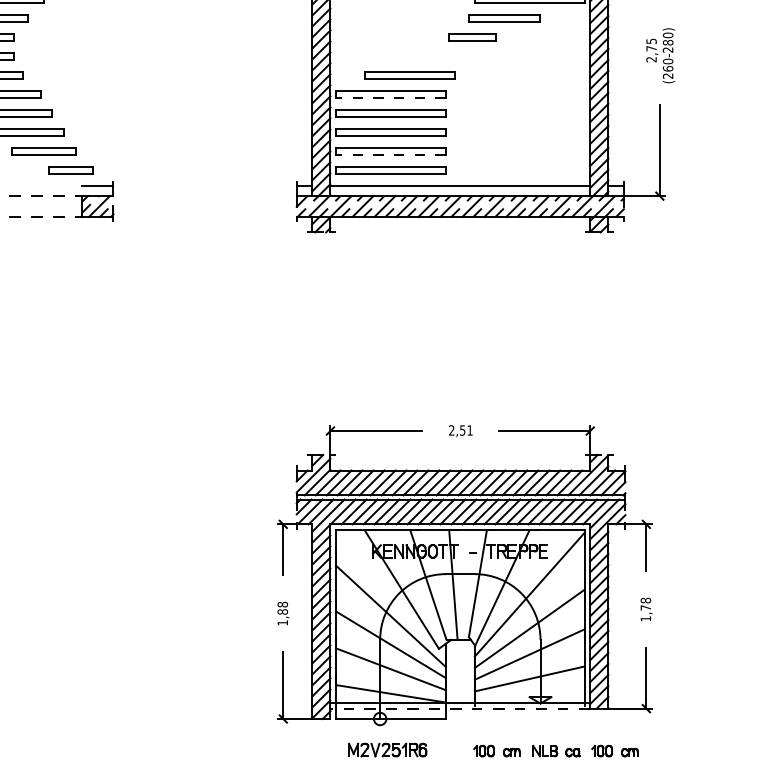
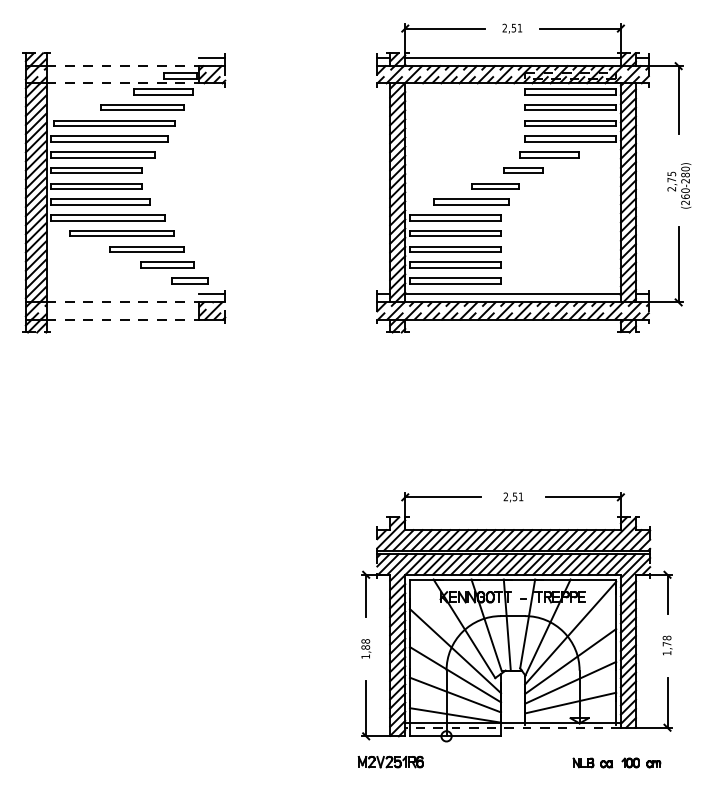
part: (439, 56) -> (495, 186), added
line: (390, 97) -> (455, 220), dashed -> solid
line: (390, 154) -> (455, 267), dashed -> solid
part: (387, 749) -> (390, 761), moved
part: (496, 750) -> (543, 762), removed

